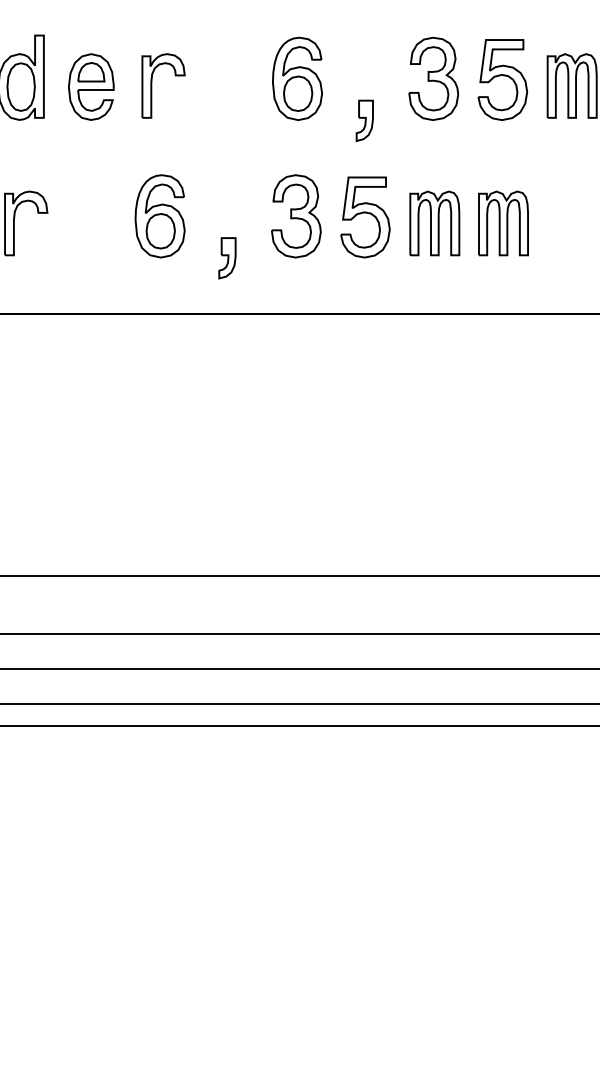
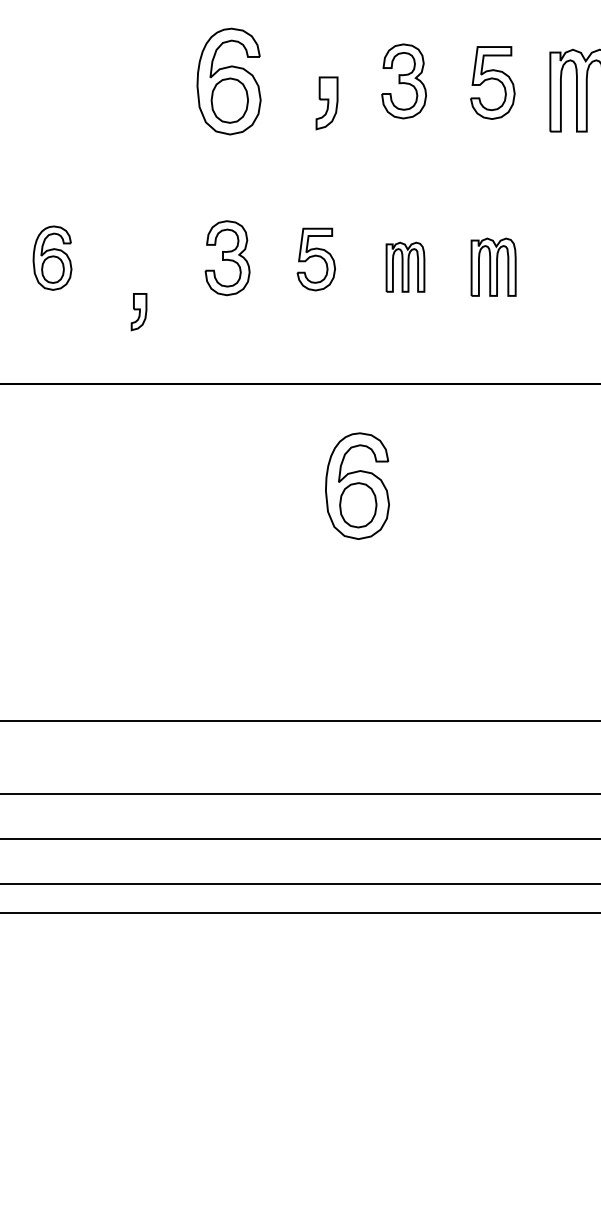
part: (433, 78) -> (403, 81), size x0.7
part: (502, 79) -> (492, 82), size x0.7
part: (152, 85) -> (42, 90), removed
part: (364, 120) -> (326, 102), moved
part: (159, 216) -> (51, 258), size x0.6
part: (296, 216) -> (227, 258), size x0.7
part: (365, 217) -> (316, 259), size x0.6
part: (434, 223) -> (404, 267), size x0.6
part: (503, 223) -> (493, 267), size x0.7
part: (227, 258) -> (139, 312), size x0.7
part: (397, 393) -> (357, 485), added

